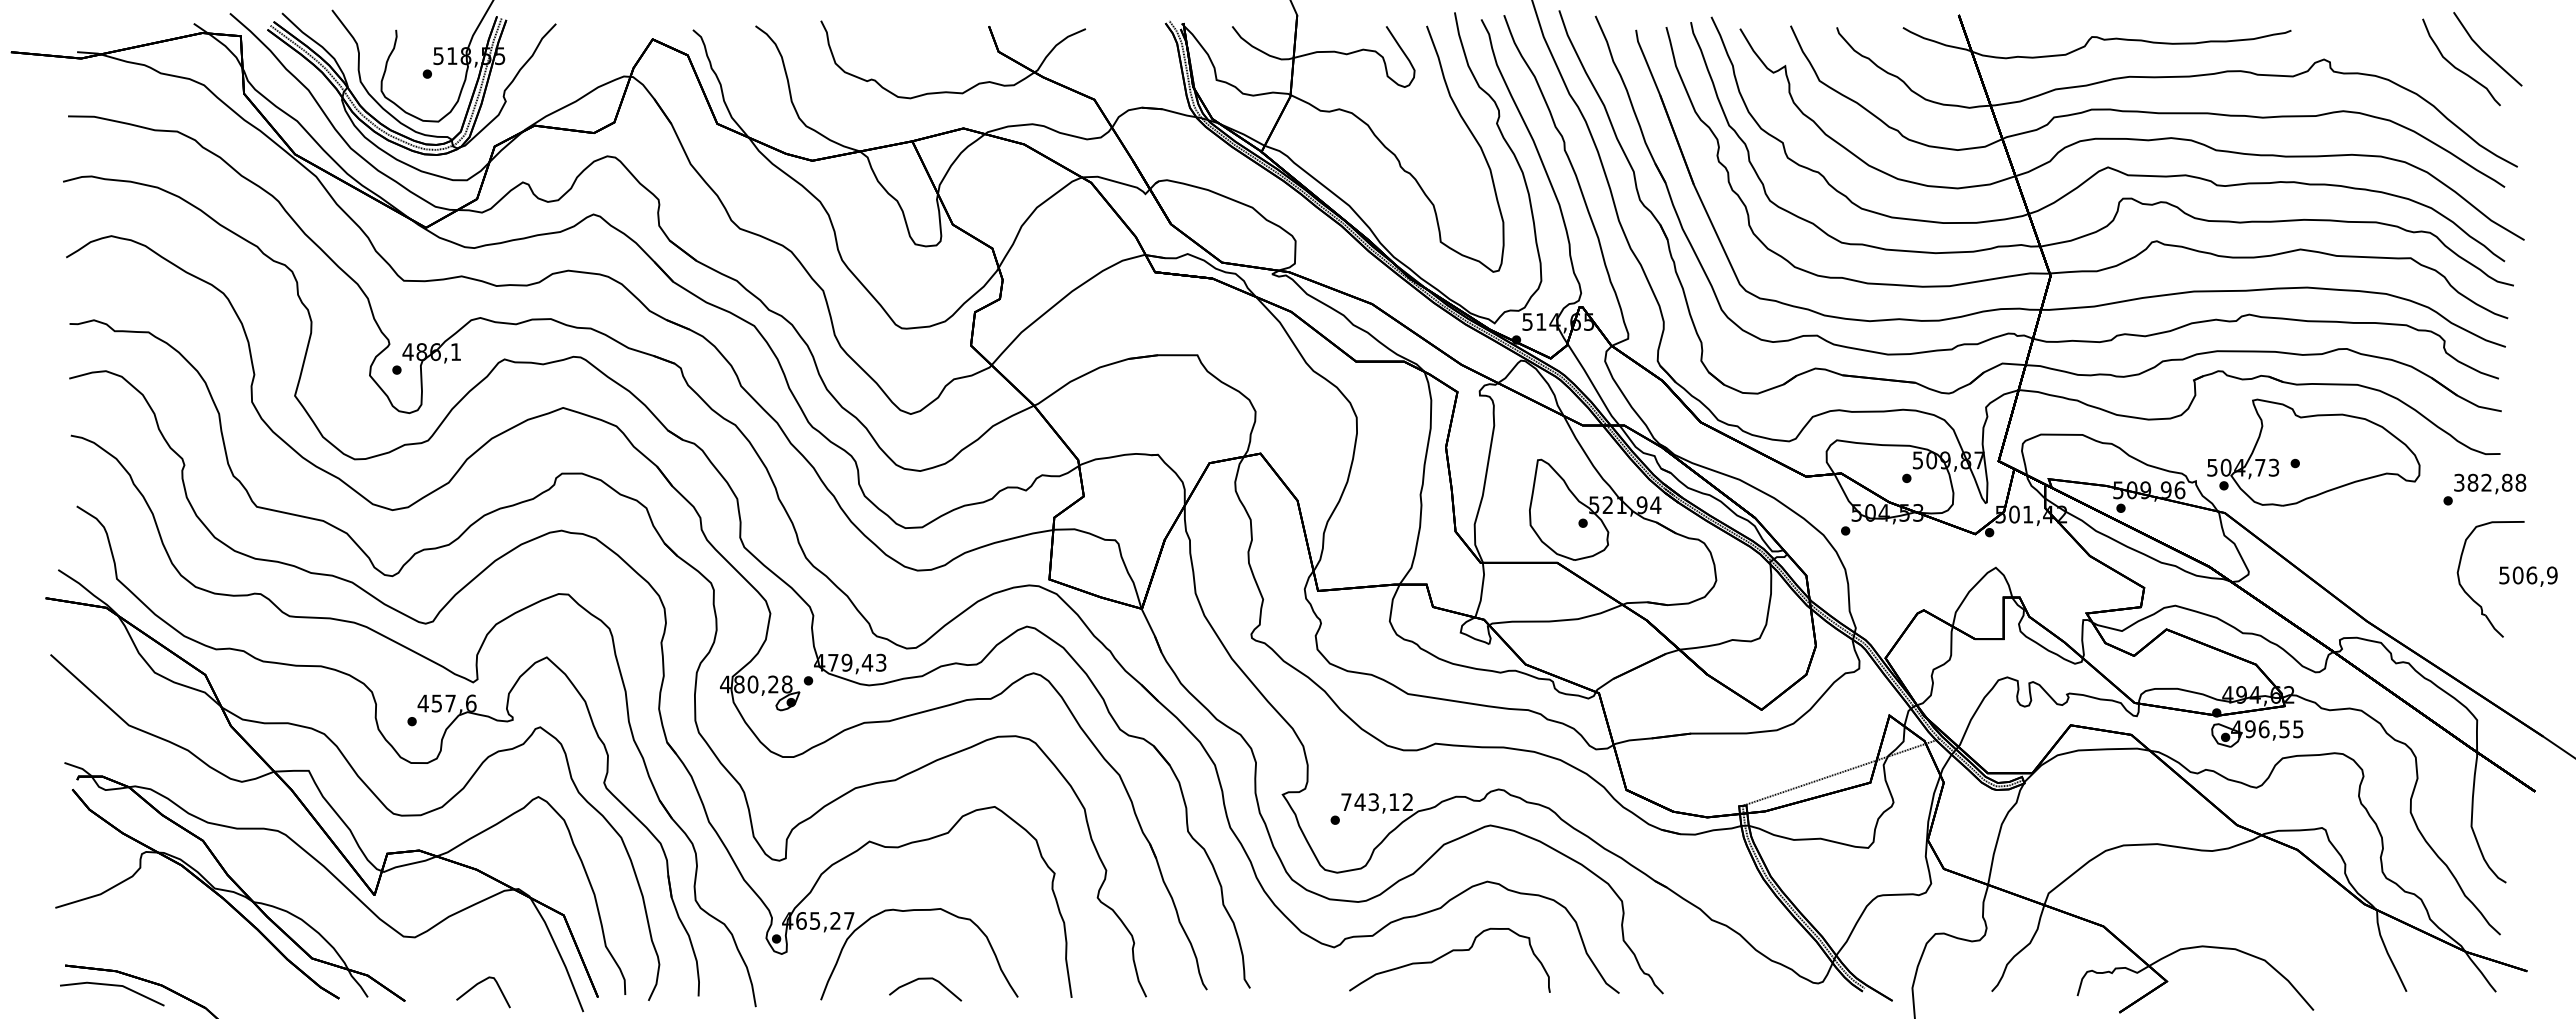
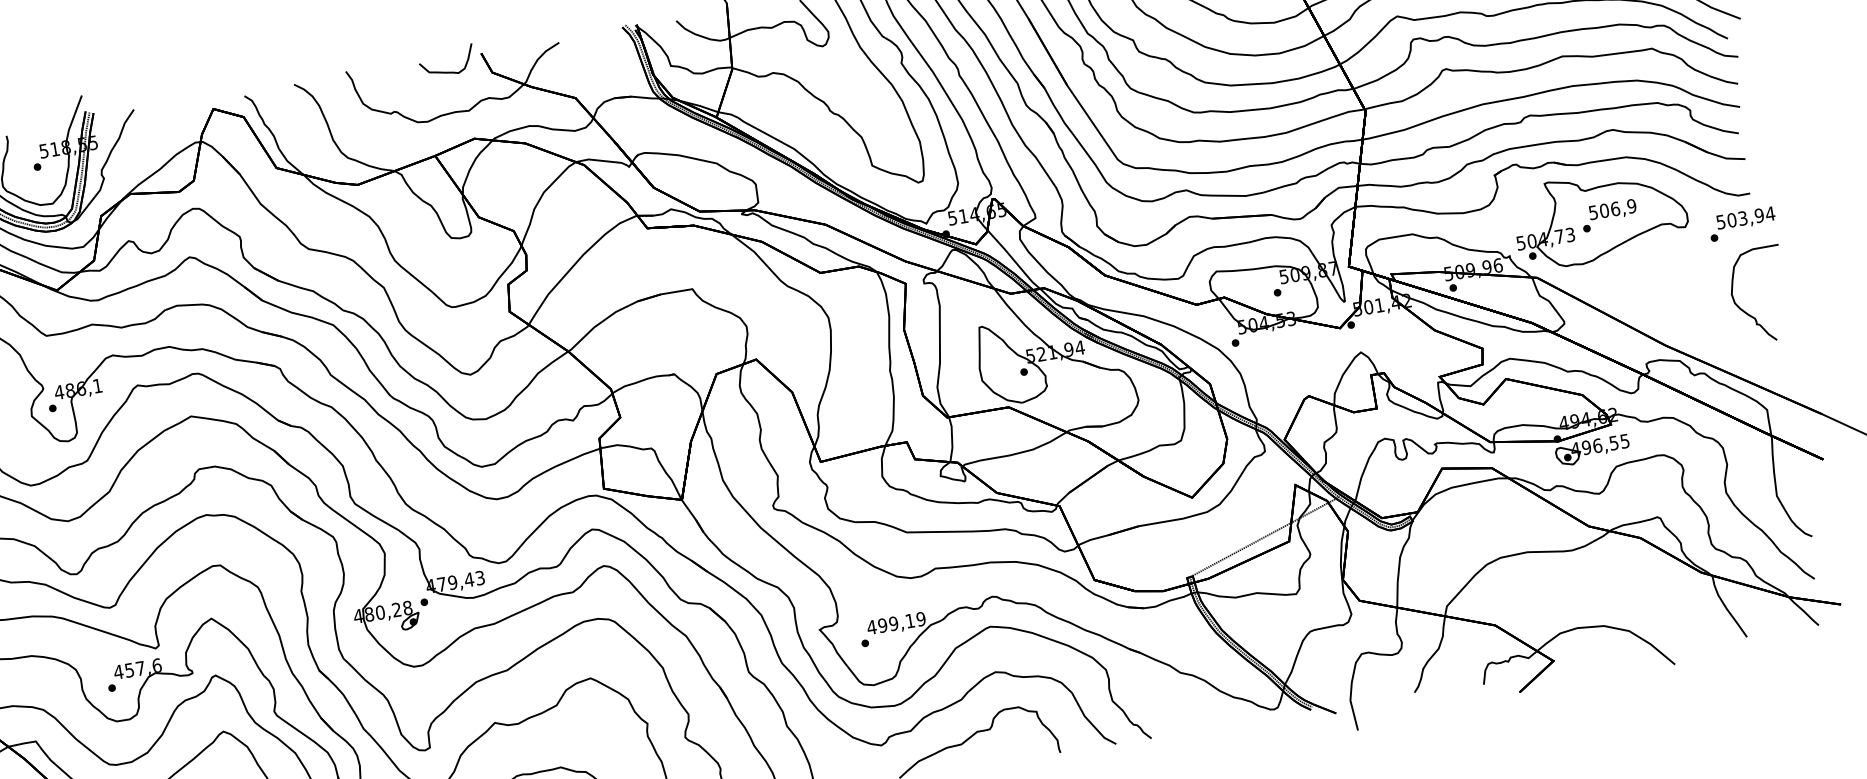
part: (943, 41) -> (446, 71), added
text: (2490, 482) -> (1745, 217), 382,88 -> 503,94
text: (2528, 576) -> (1612, 210), moved
text: (1376, 802) -> (895, 623), 743,12 -> 499,19

